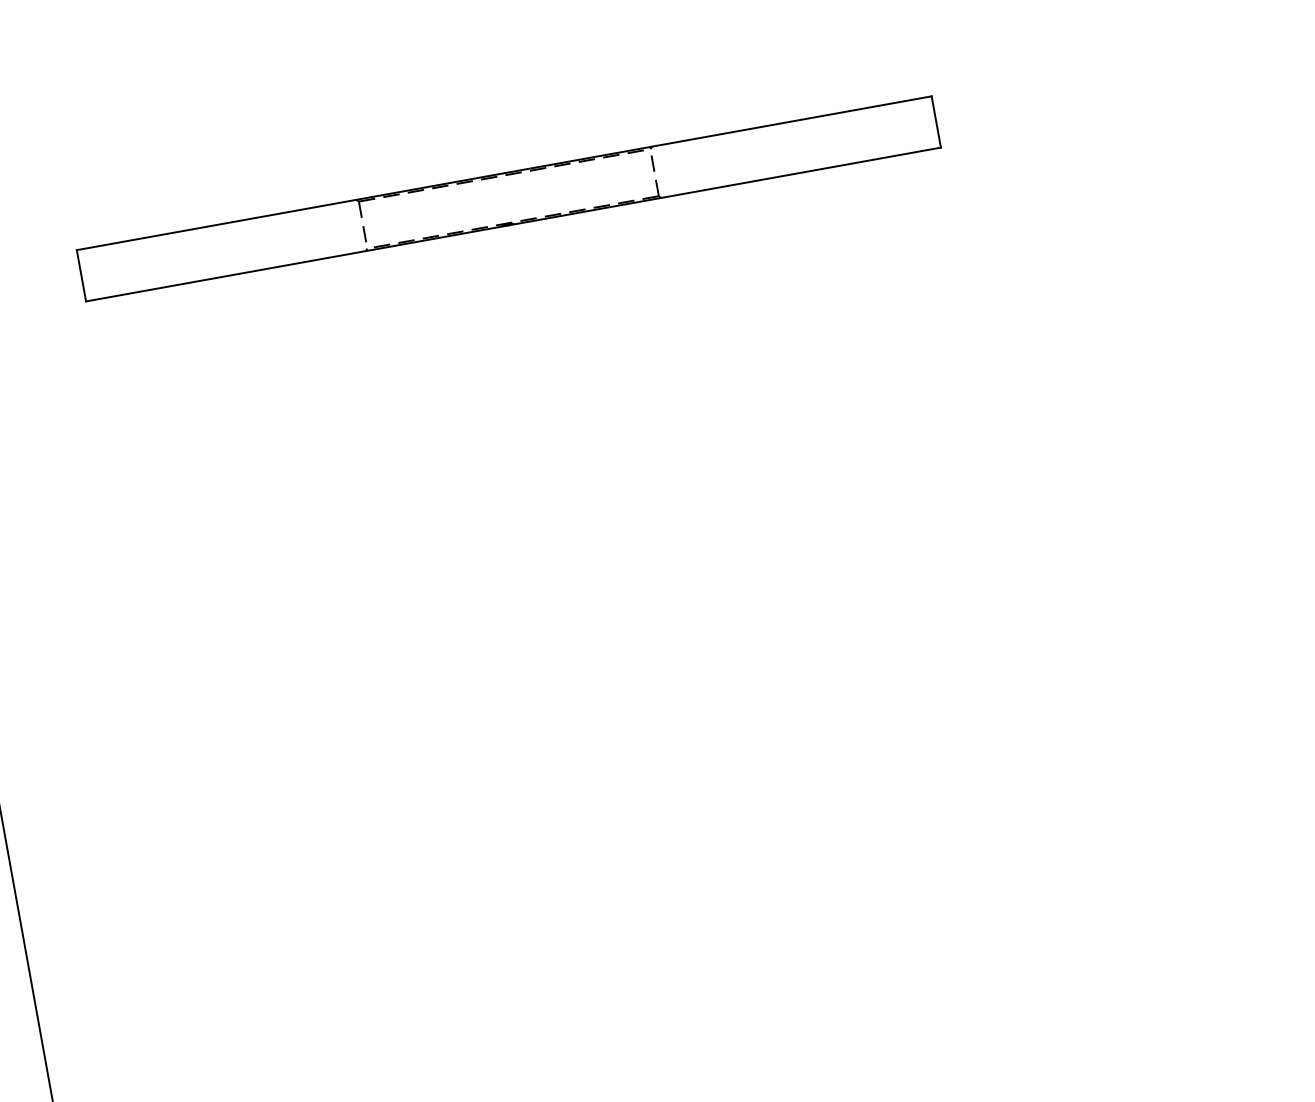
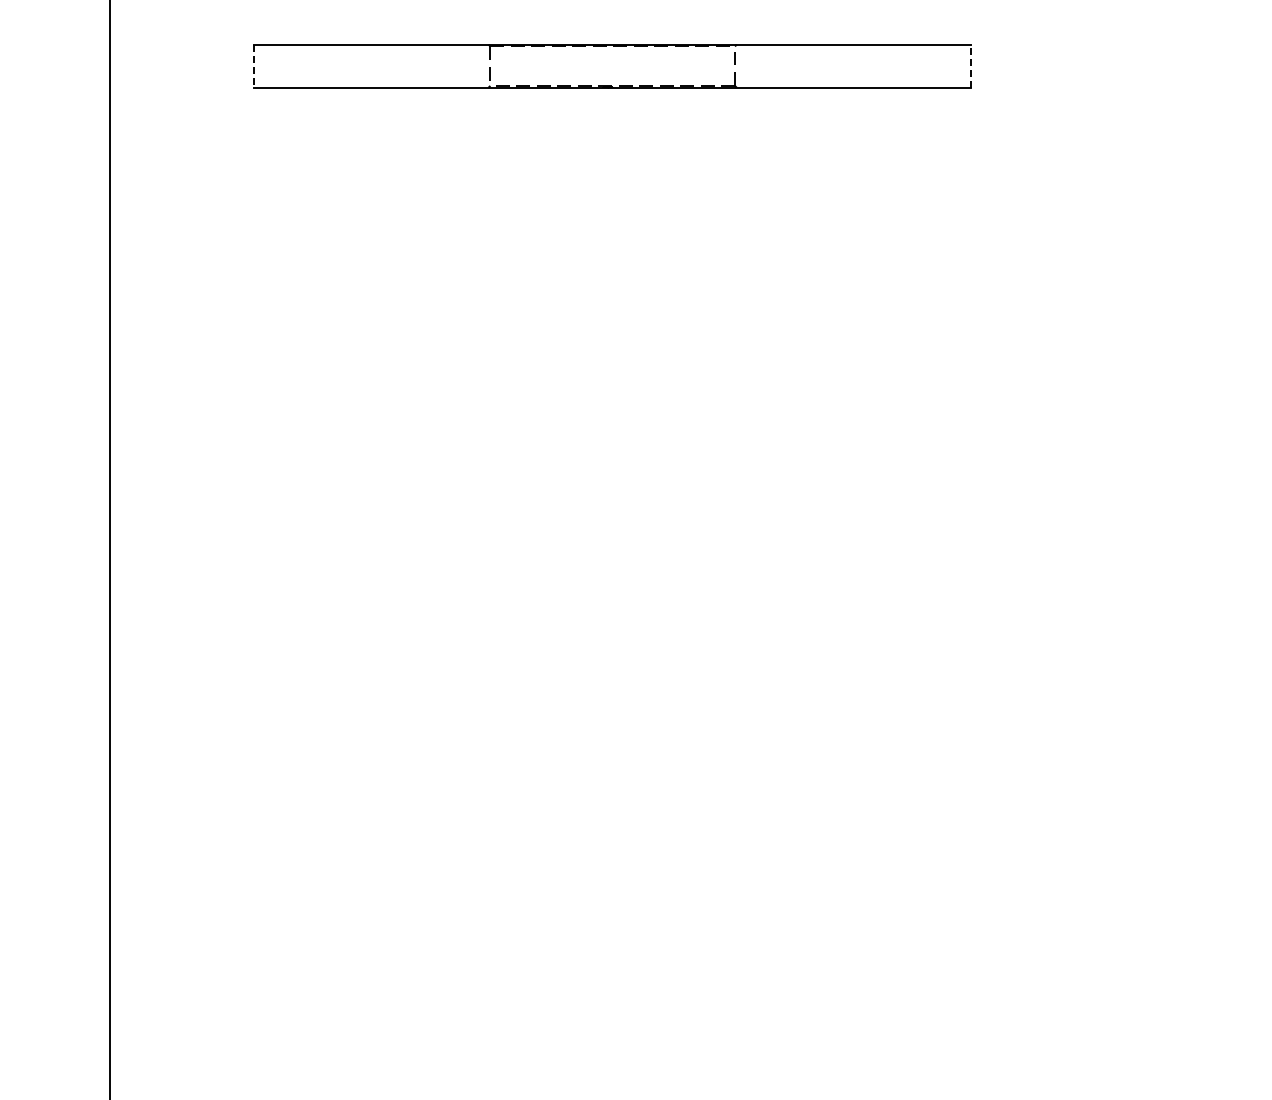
line: (936, 122) -> (971, 66), solid -> dashed
line: (80, 276) -> (253, 66), solid -> dashed

